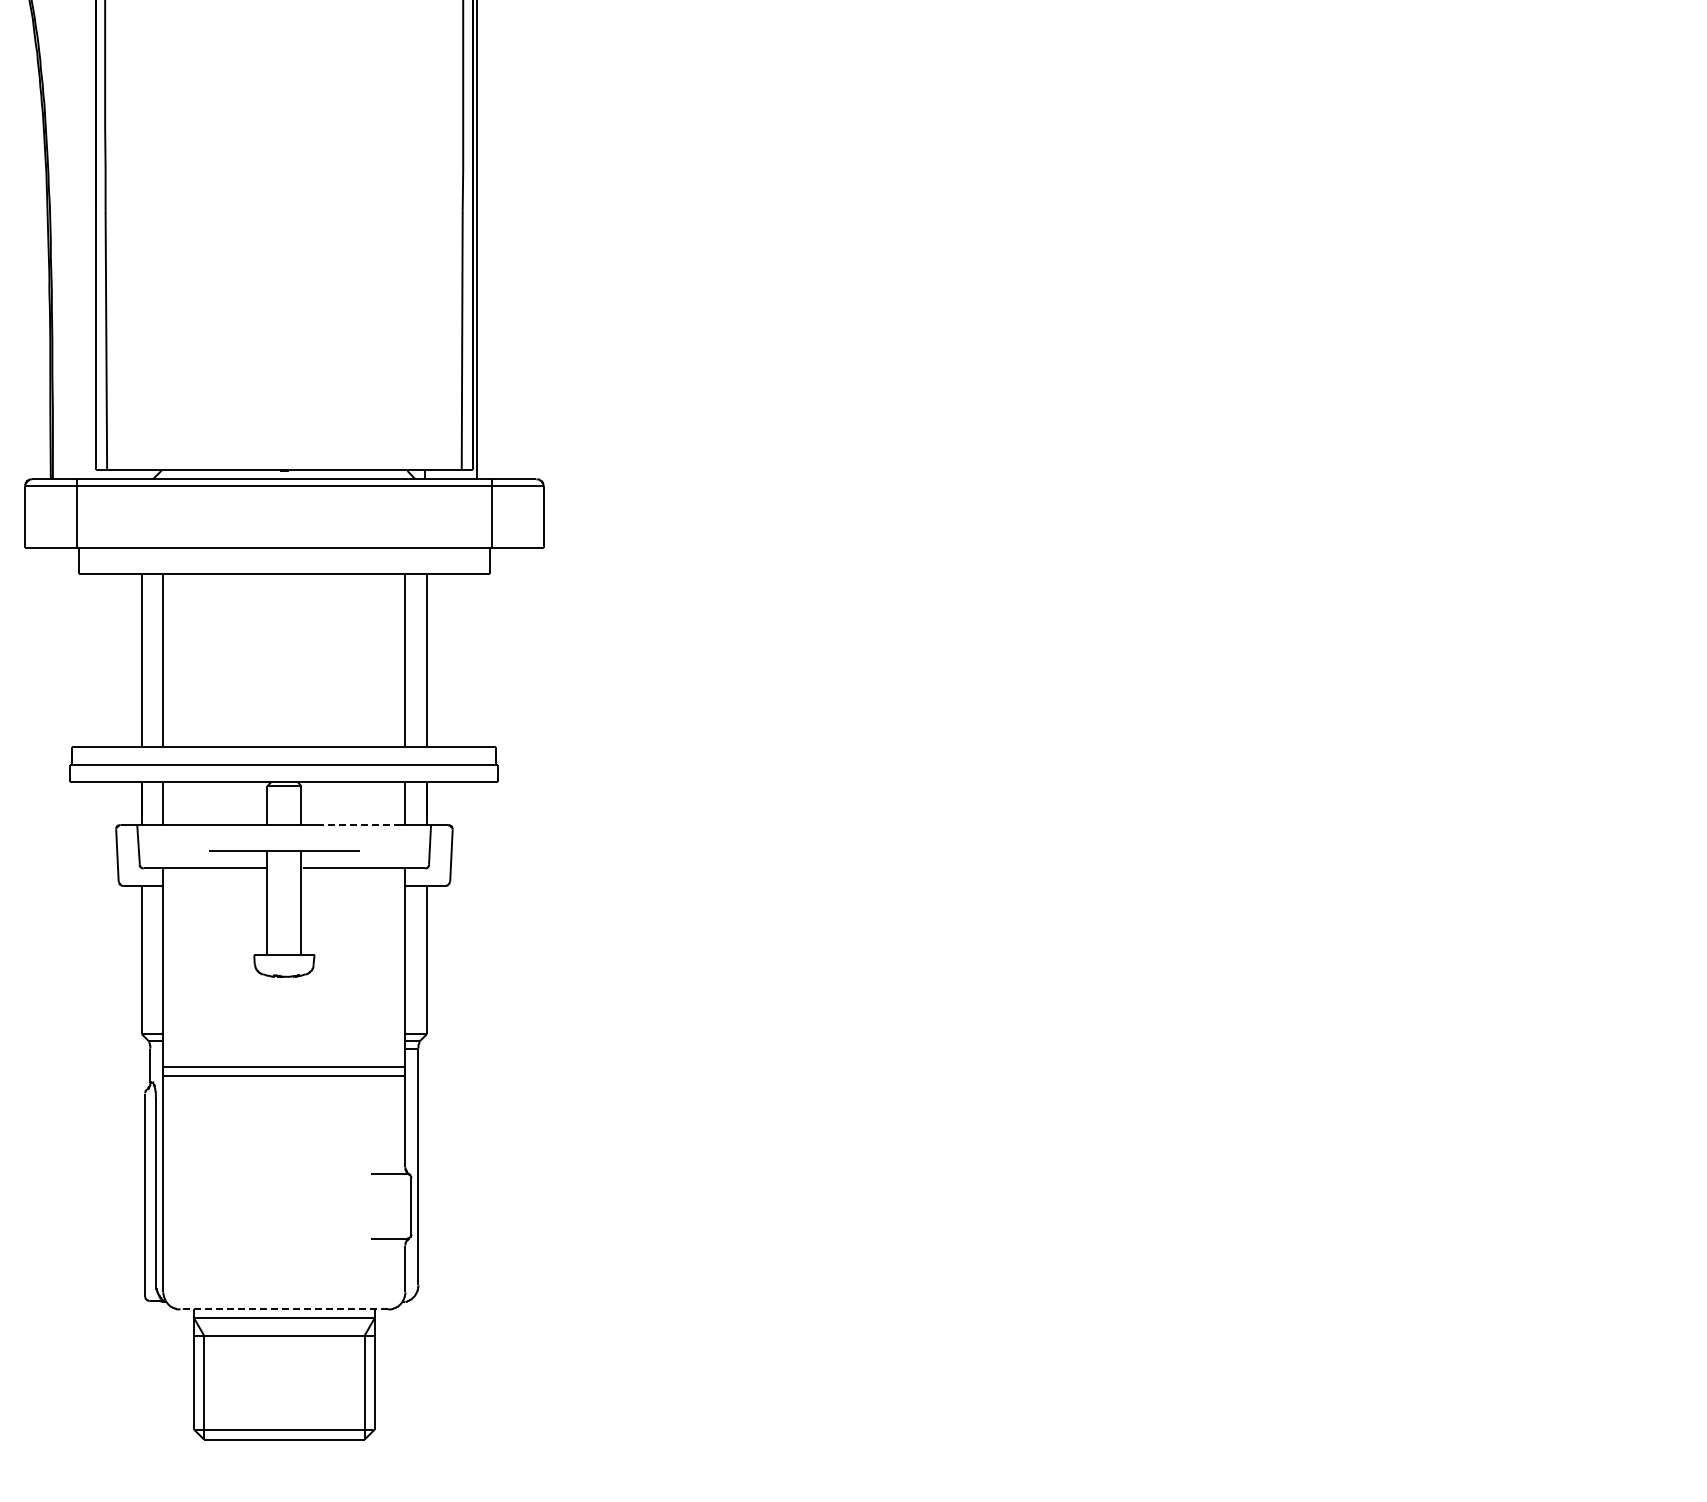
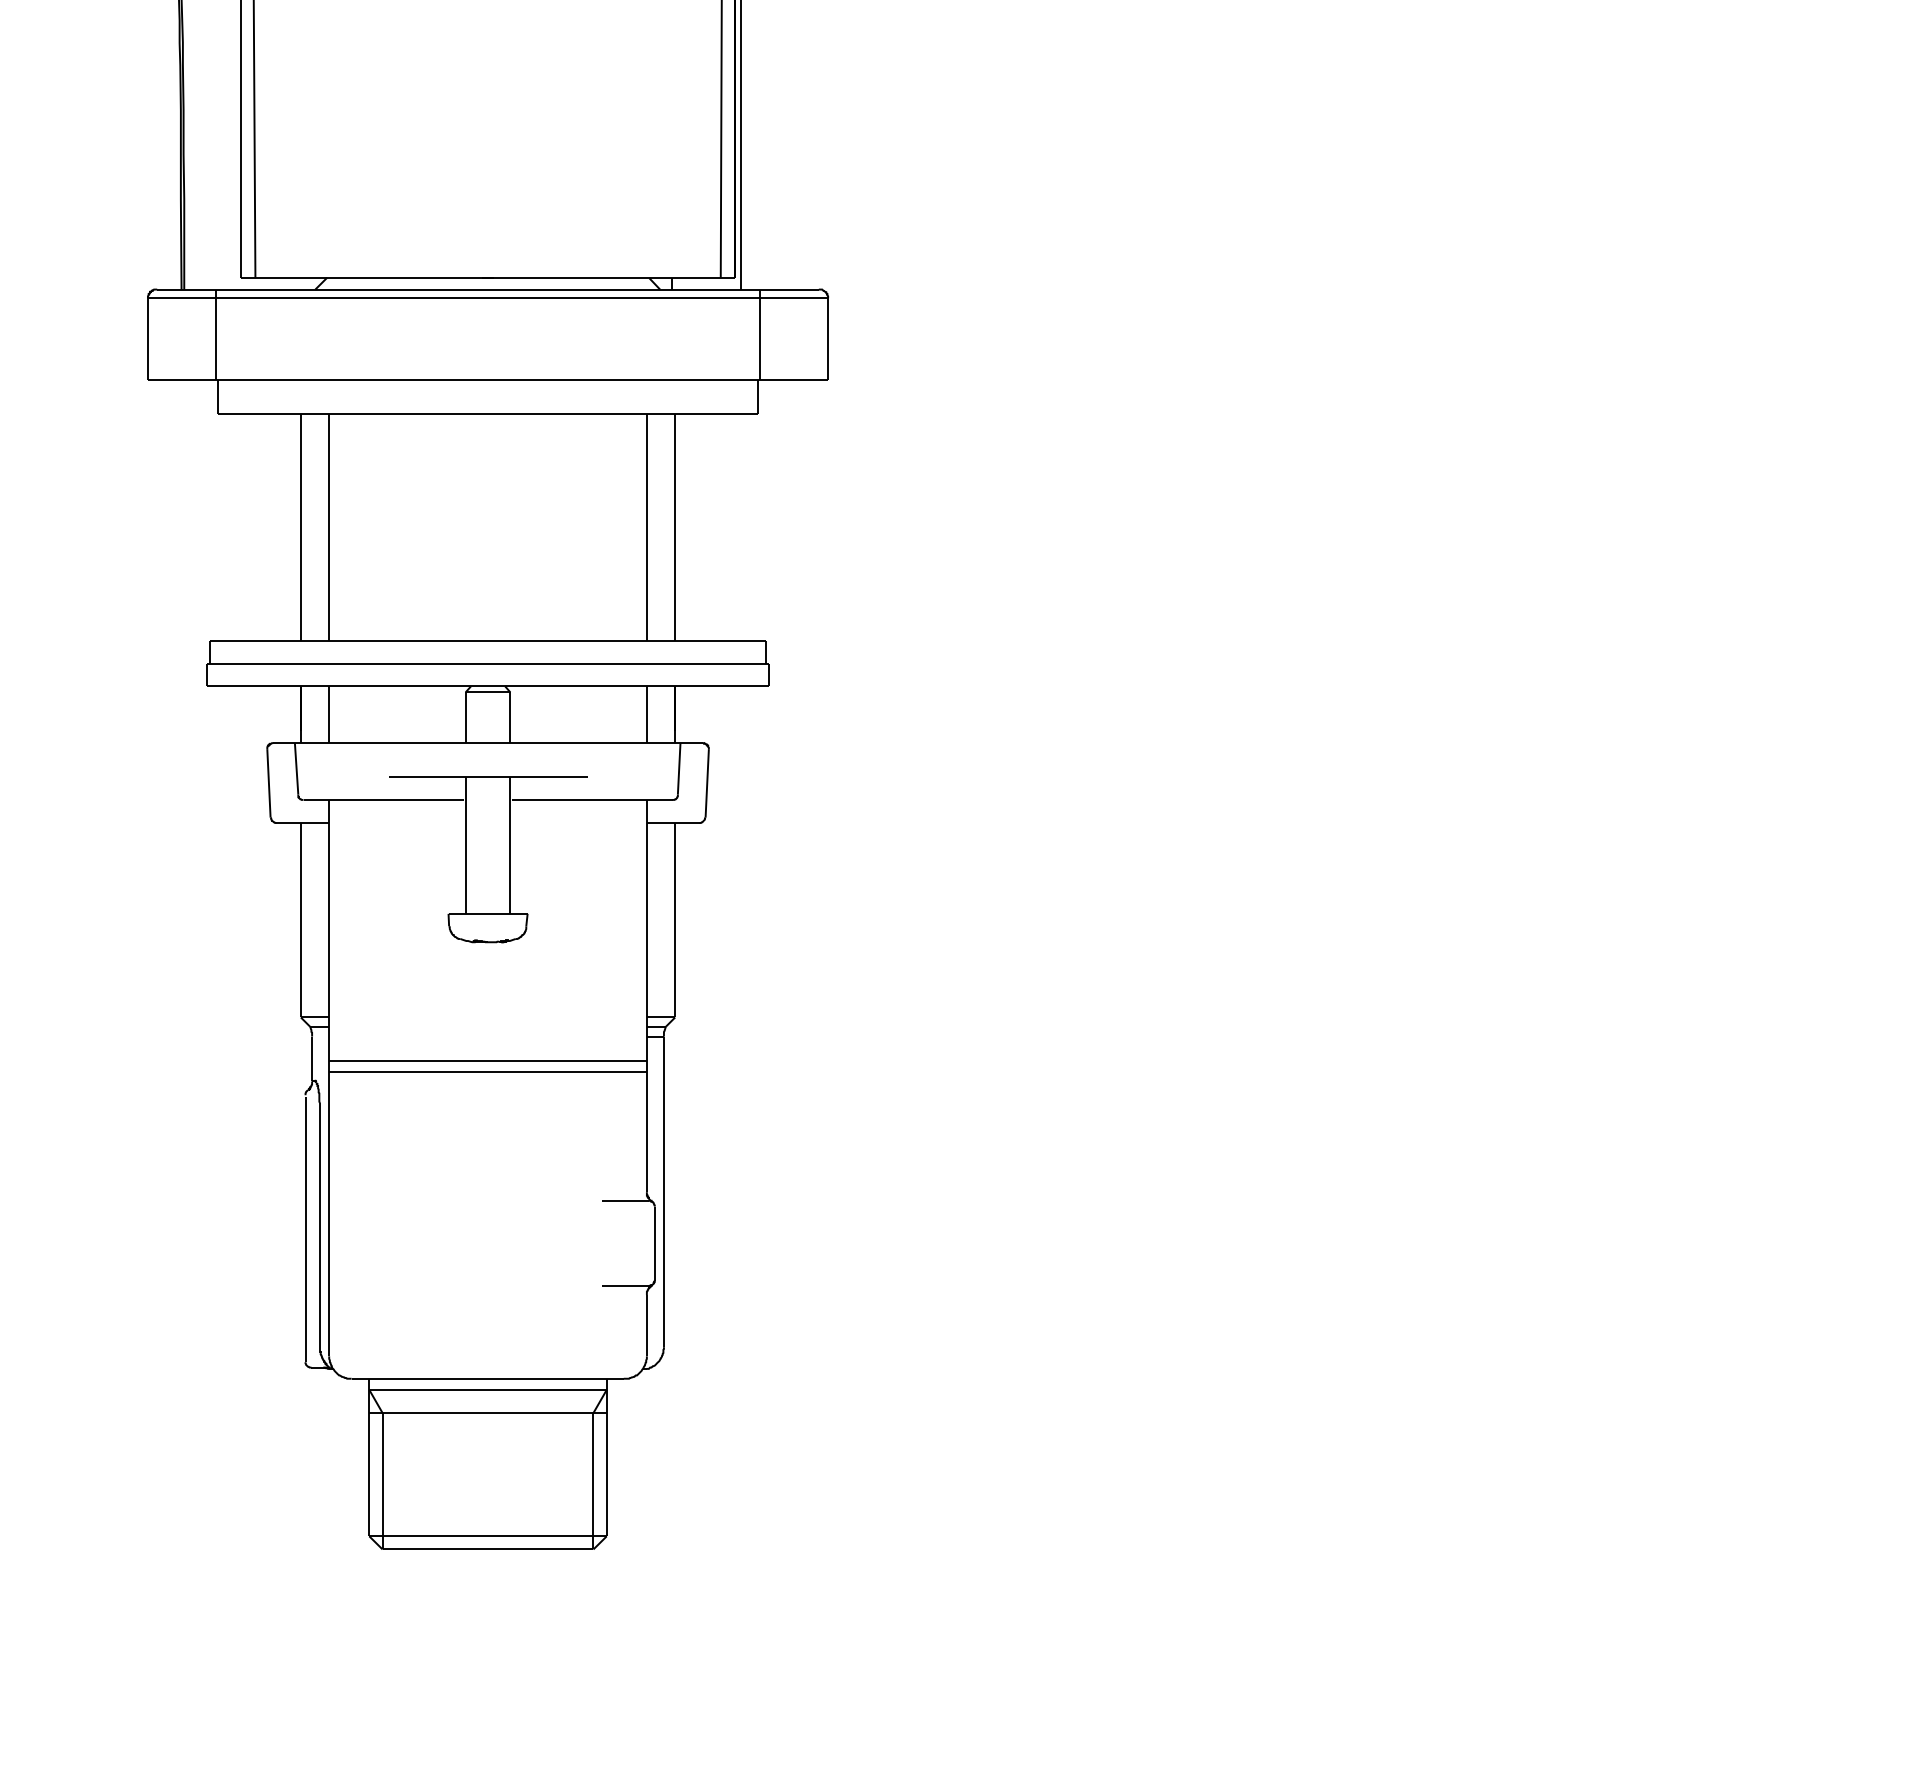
line: (359, 825) -> (586, 743), dashed -> solid
line: (284, 1309) -> (488, 1378), dashed -> solid

